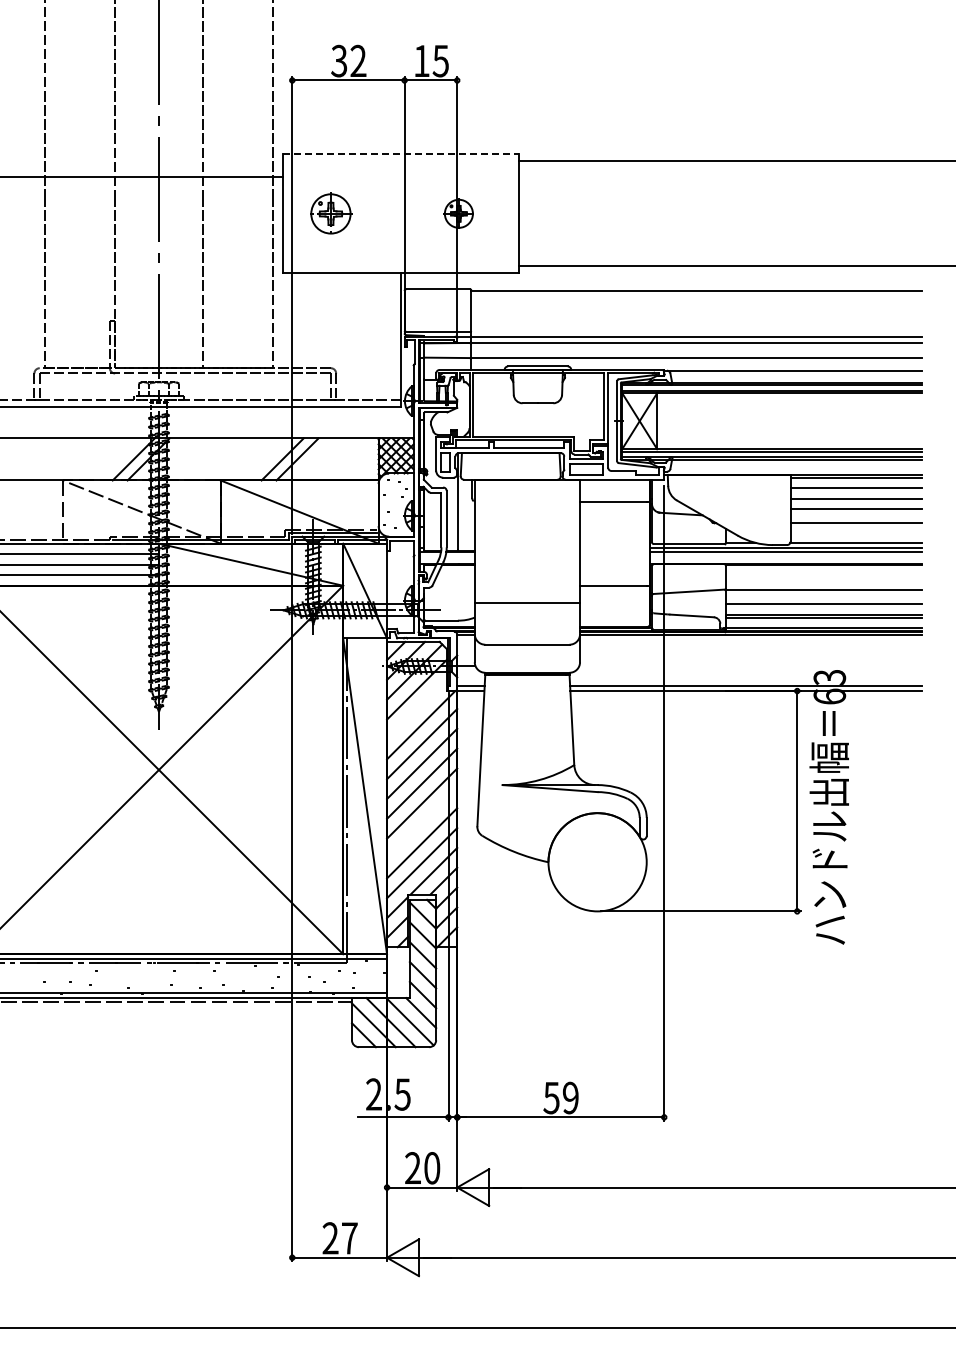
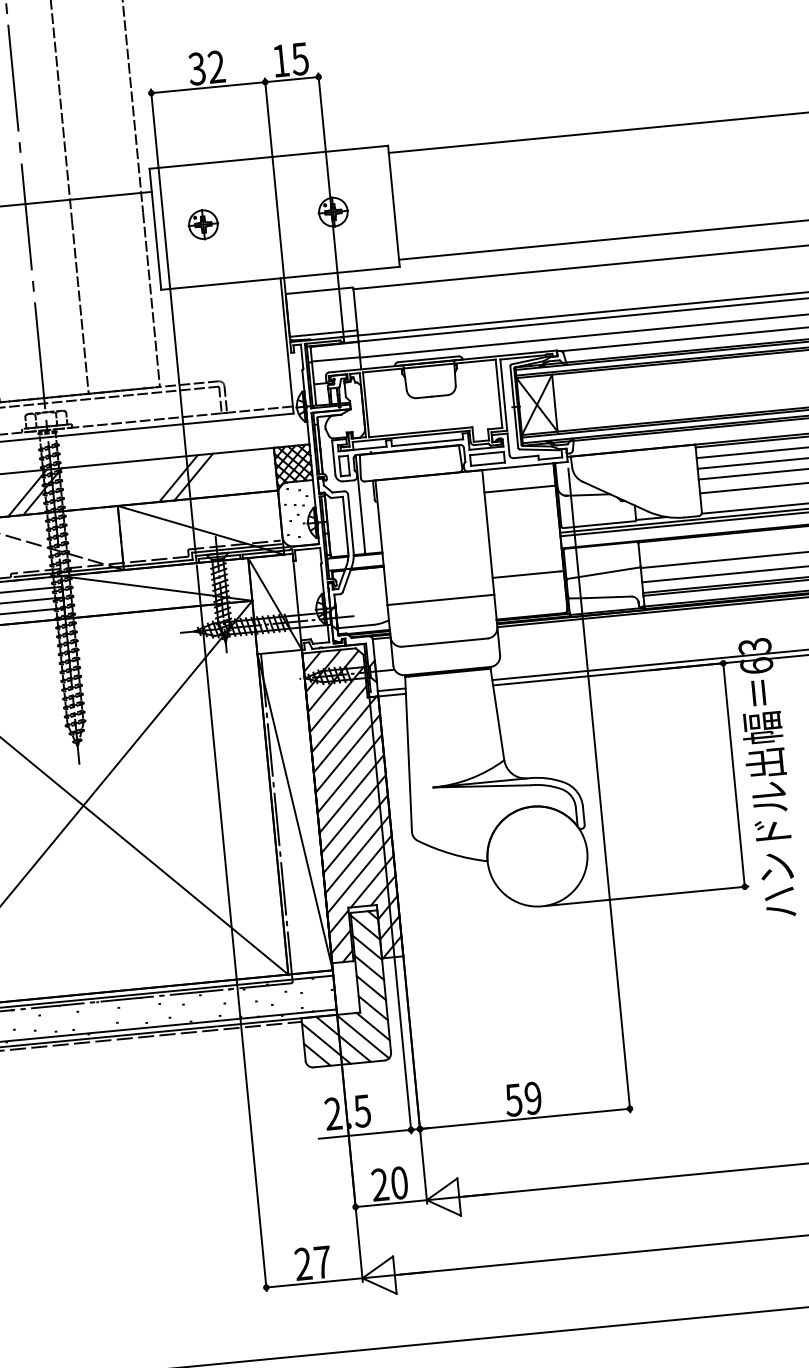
line: (401, 154) -> (269, 157), dashed -> solid
part: (330, 213) -> (203, 224), size x0.71
line: (416, 709) -> (338, 719), added
line: (422, 823) -> (356, 834), added

